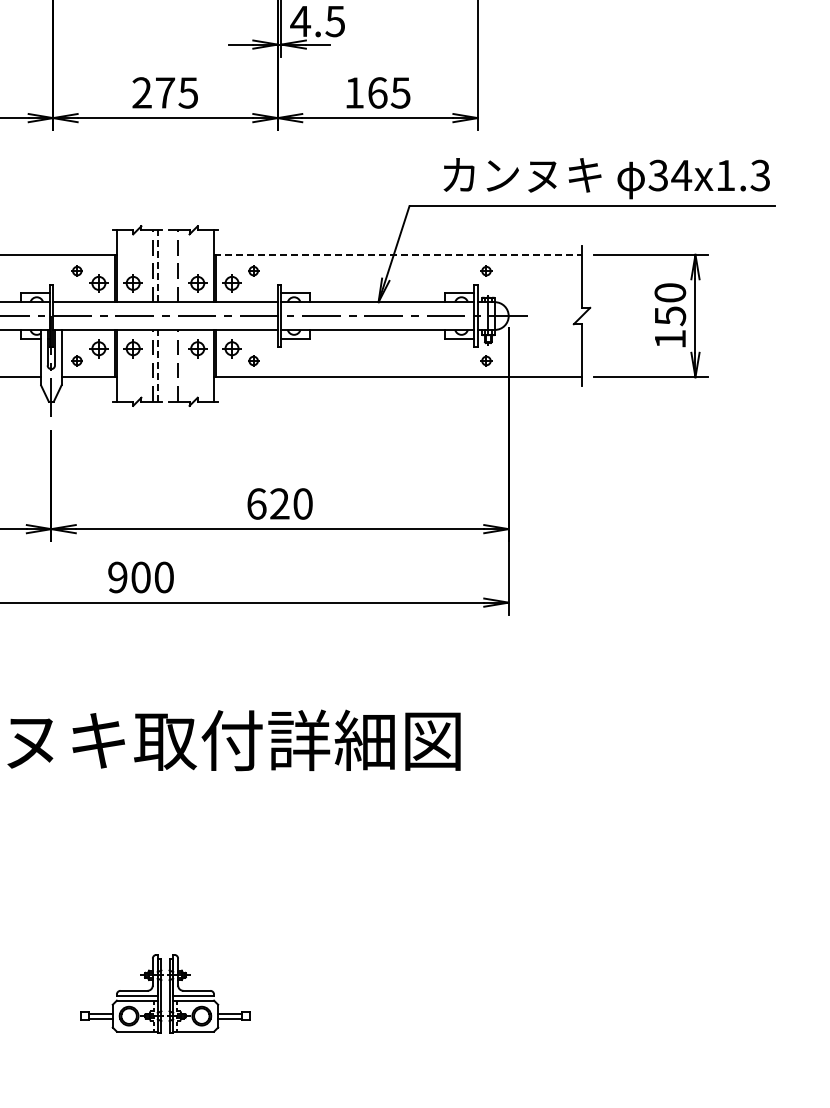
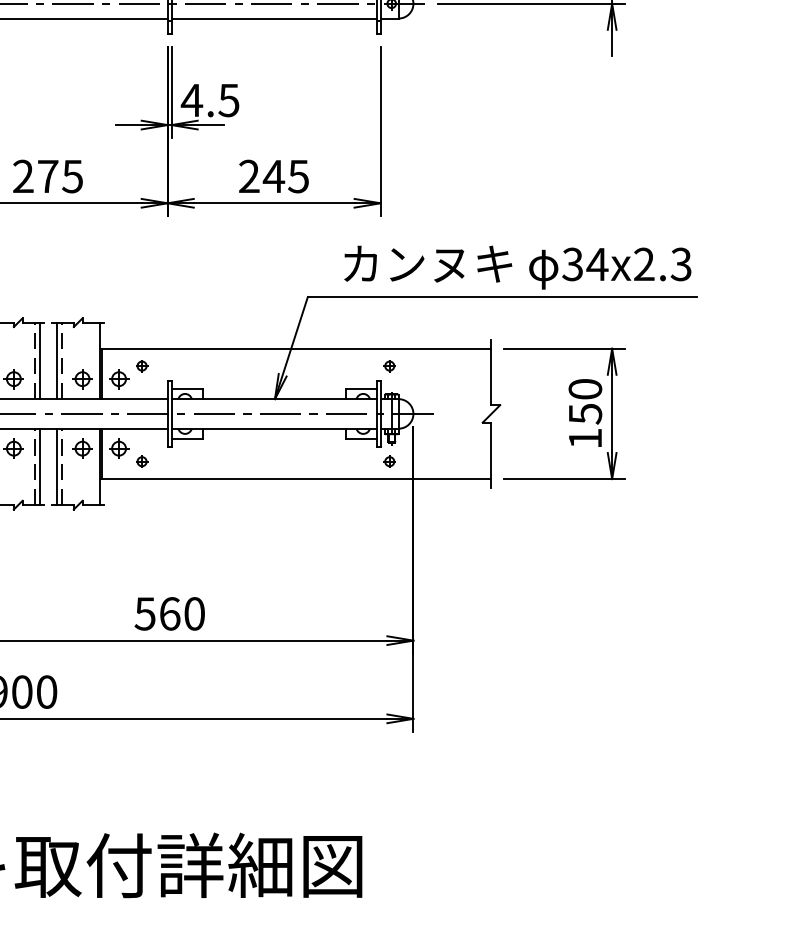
text: (366, 92) -> (262, 176), 165 -> 245
text: (725, 174) -> (644, 263), 34x1.3 -> 34x2.3
line: (398, 254) -> (296, 348), dashed -> solid
line: (157, 266) -> (39, 361), dashed -> solid
line: (173, 266) -> (56, 361), added
line: (157, 365) -> (39, 466), dashed -> solid
line: (173, 365) -> (56, 466), added
text: (267, 503) -> (156, 613), 620 -> 560

